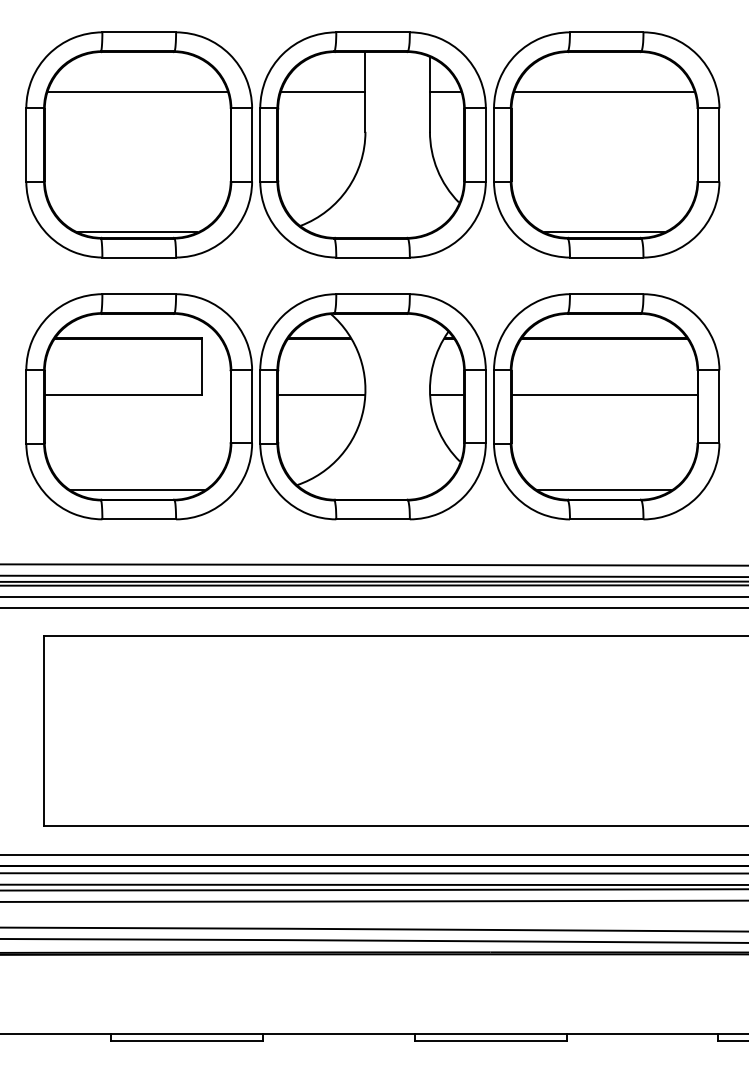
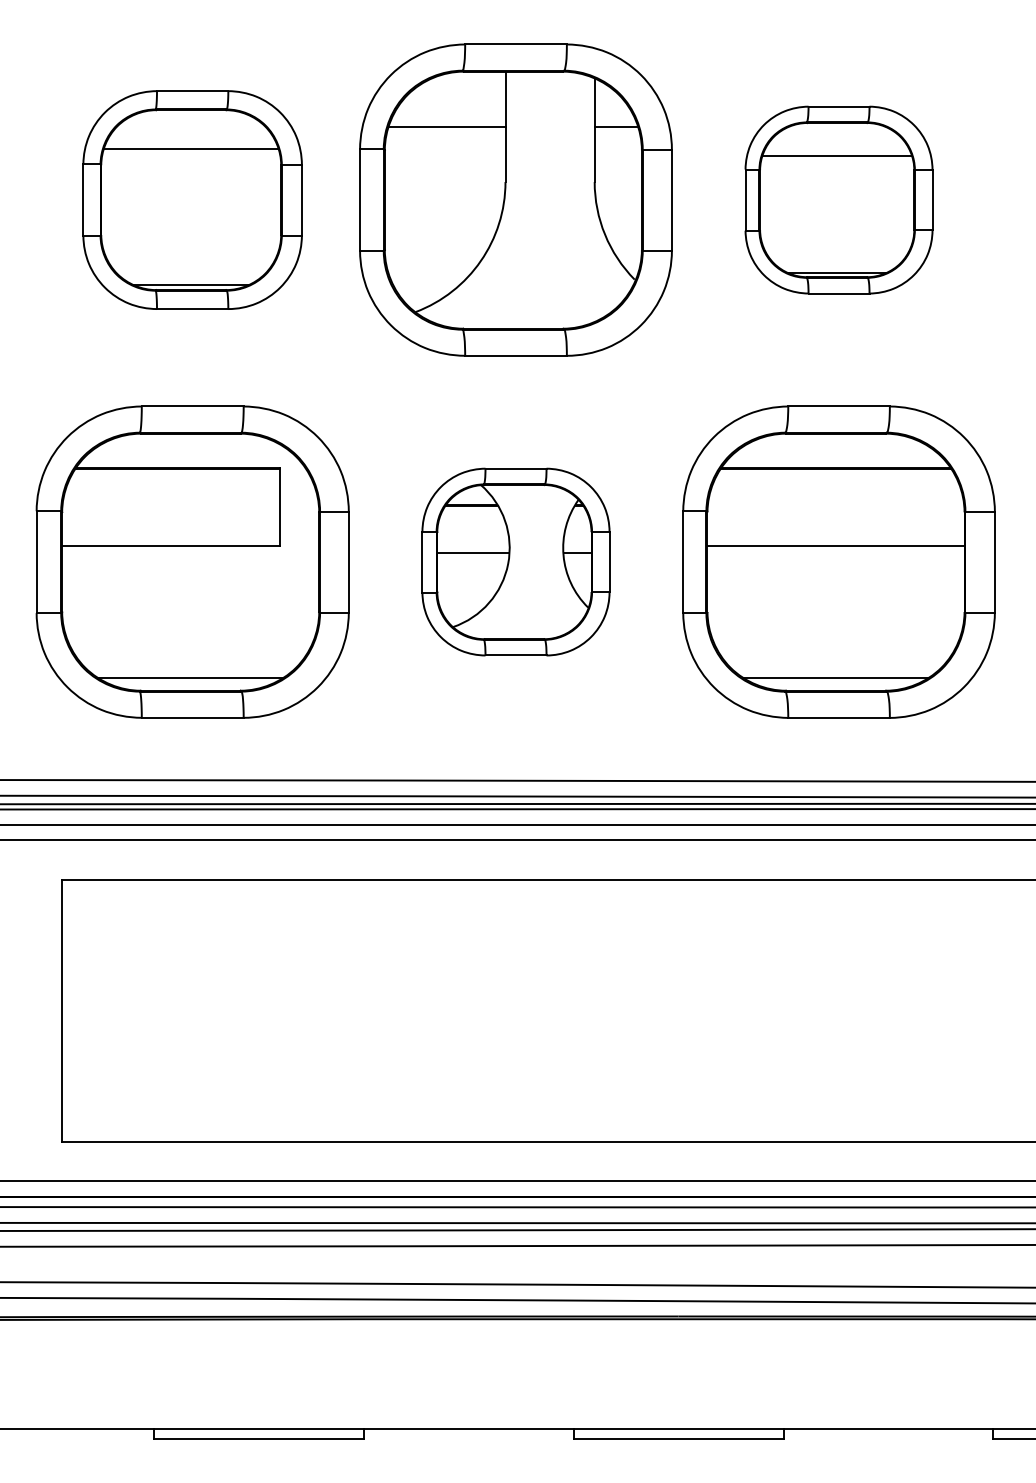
part: (139, 144) -> (192, 199), size x0.7
part: (606, 144) -> (838, 199), size x0.6
part: (372, 406) -> (515, 561), size x0.6

